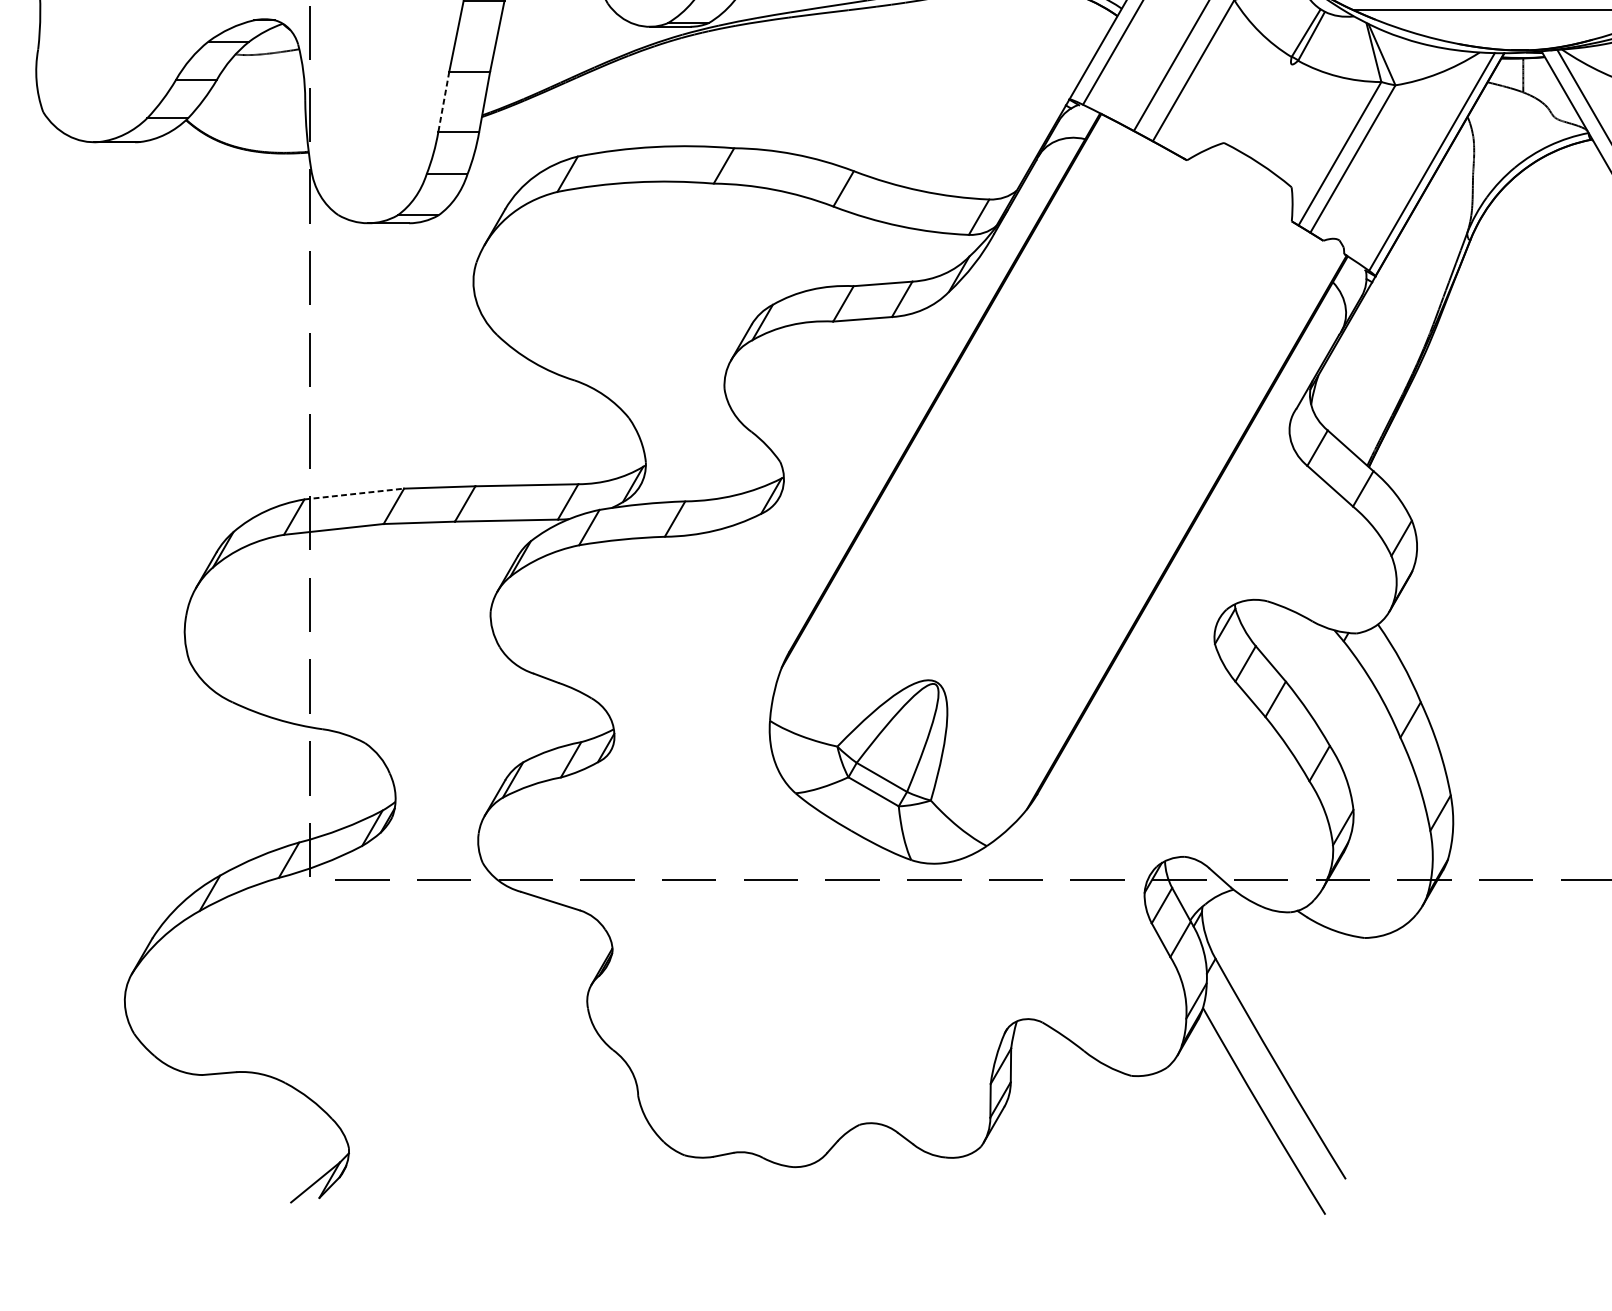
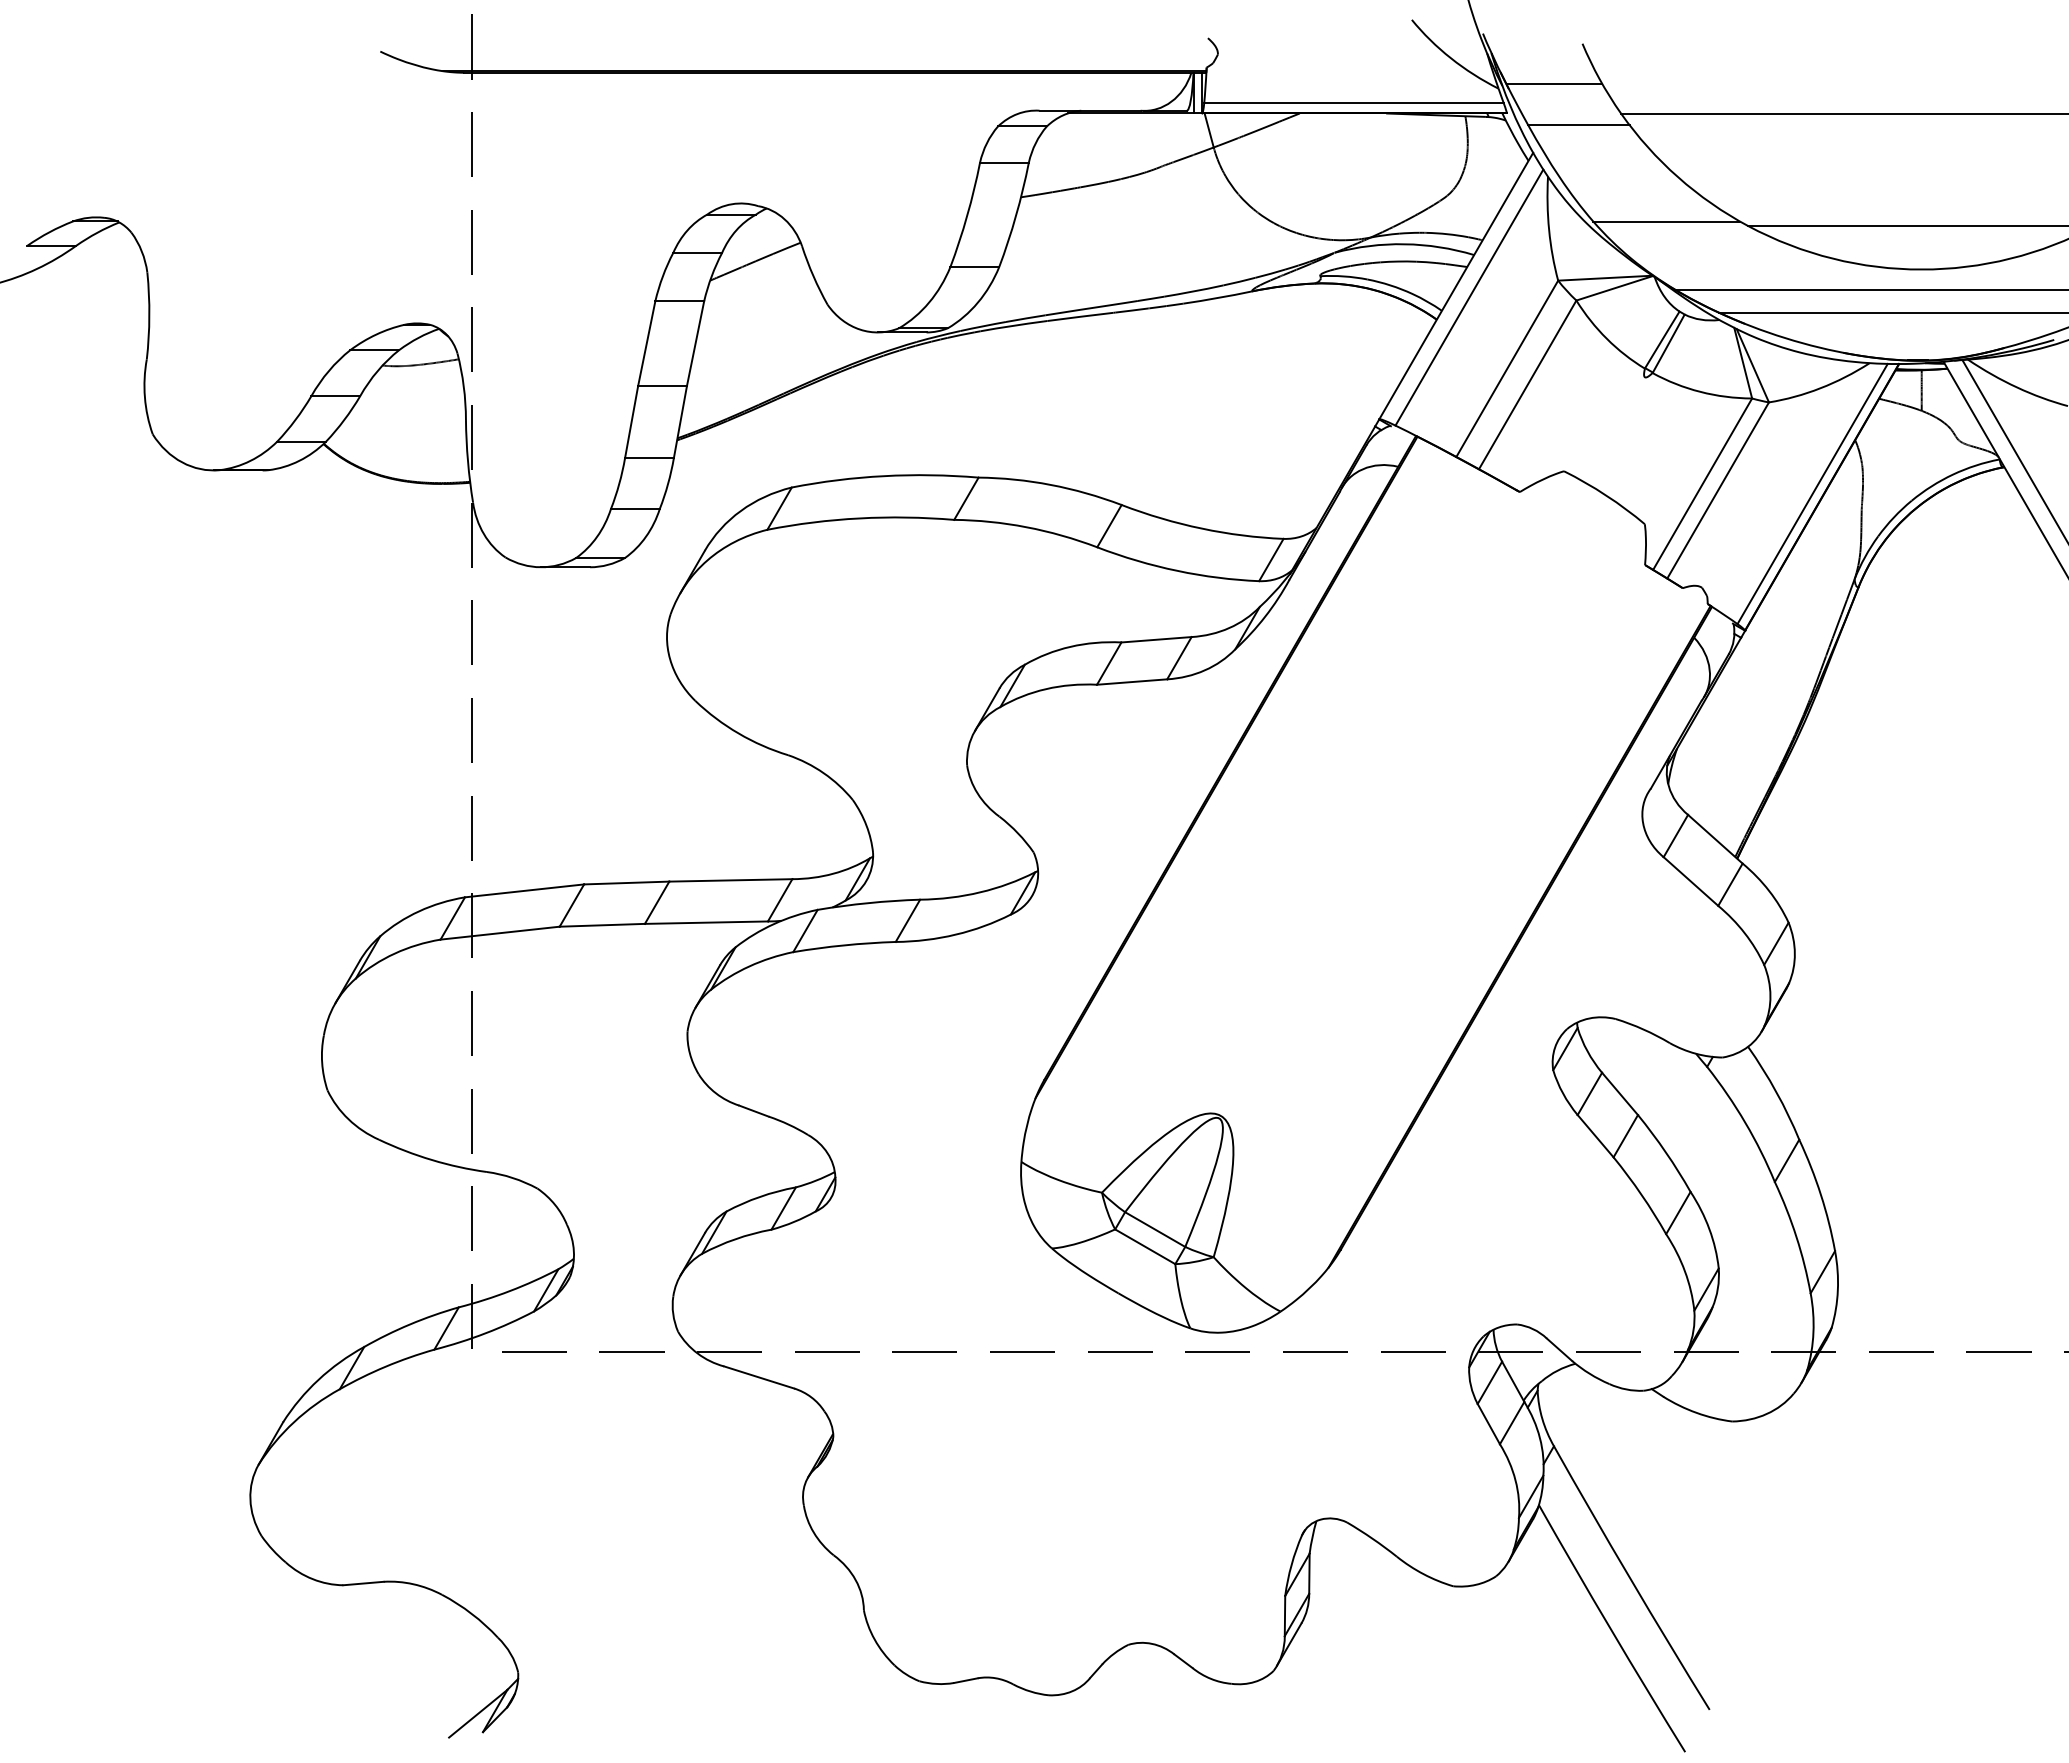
line: (443, 102) -> (631, 422), dashed -> solid
line: (354, 493) -> (524, 890), dashed -> solid

